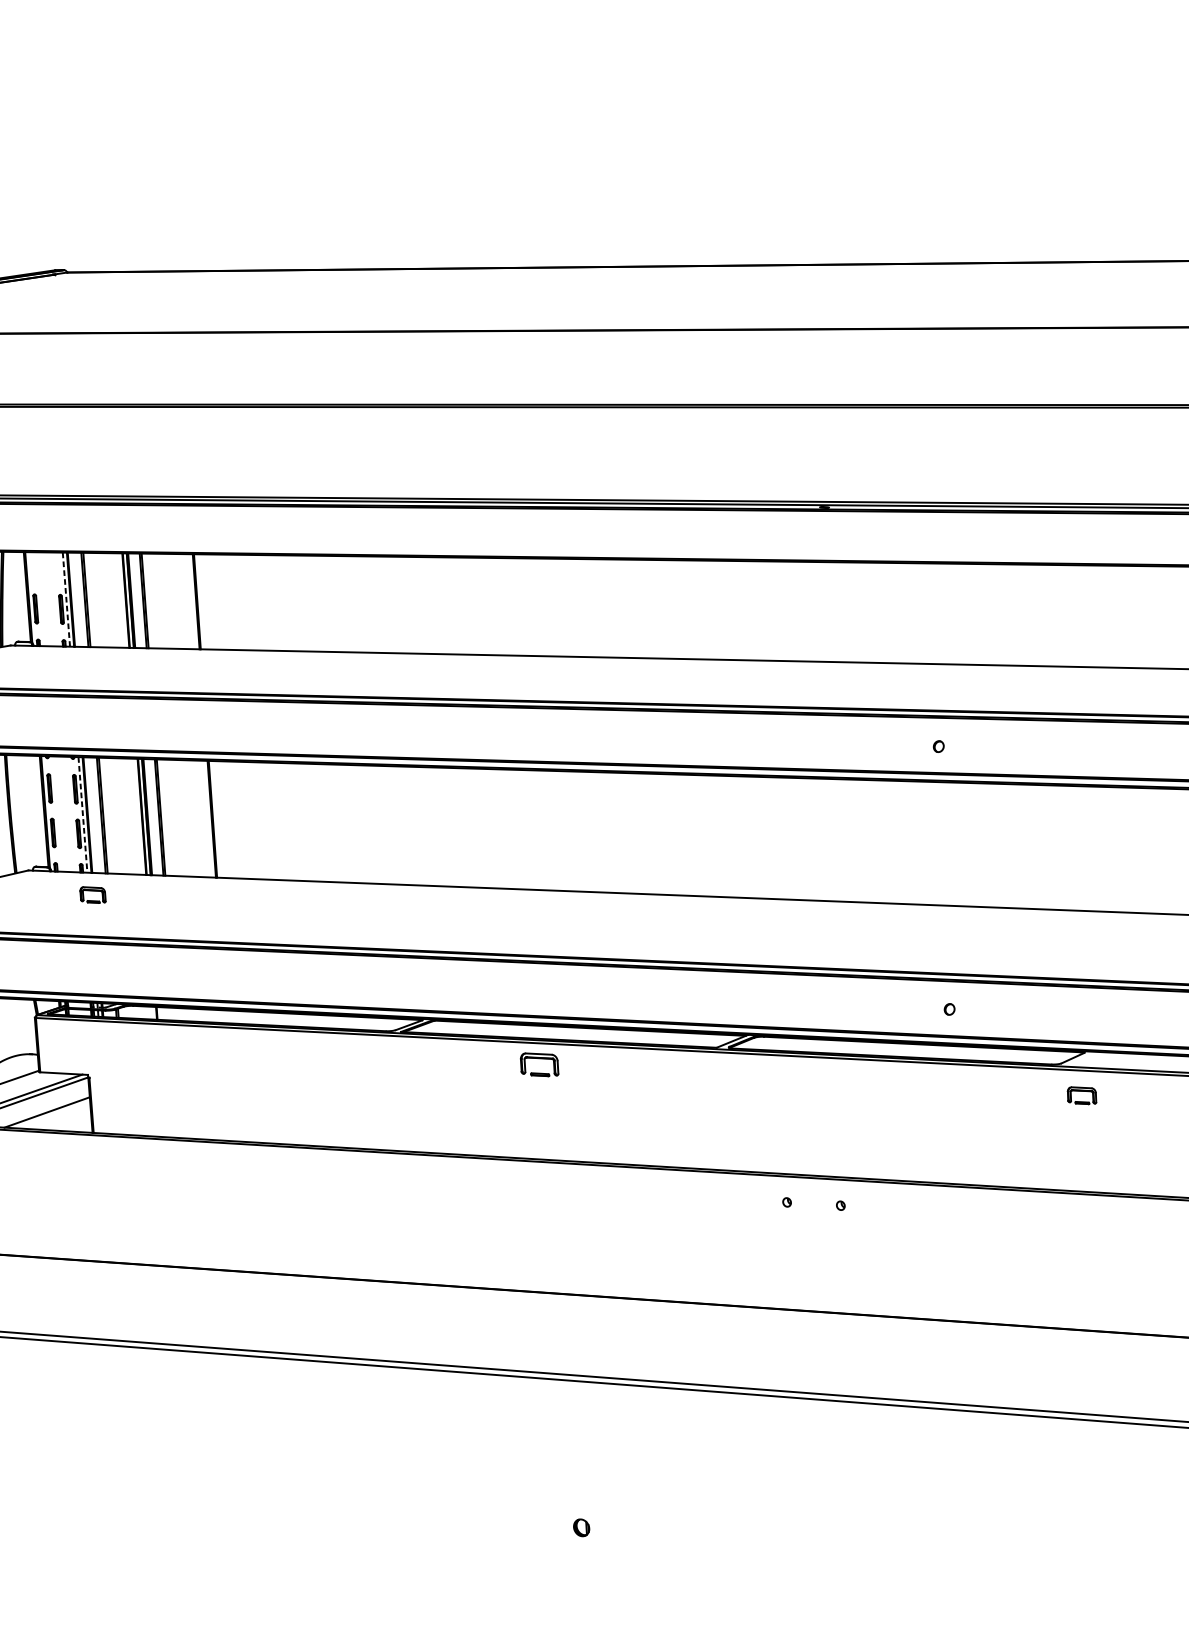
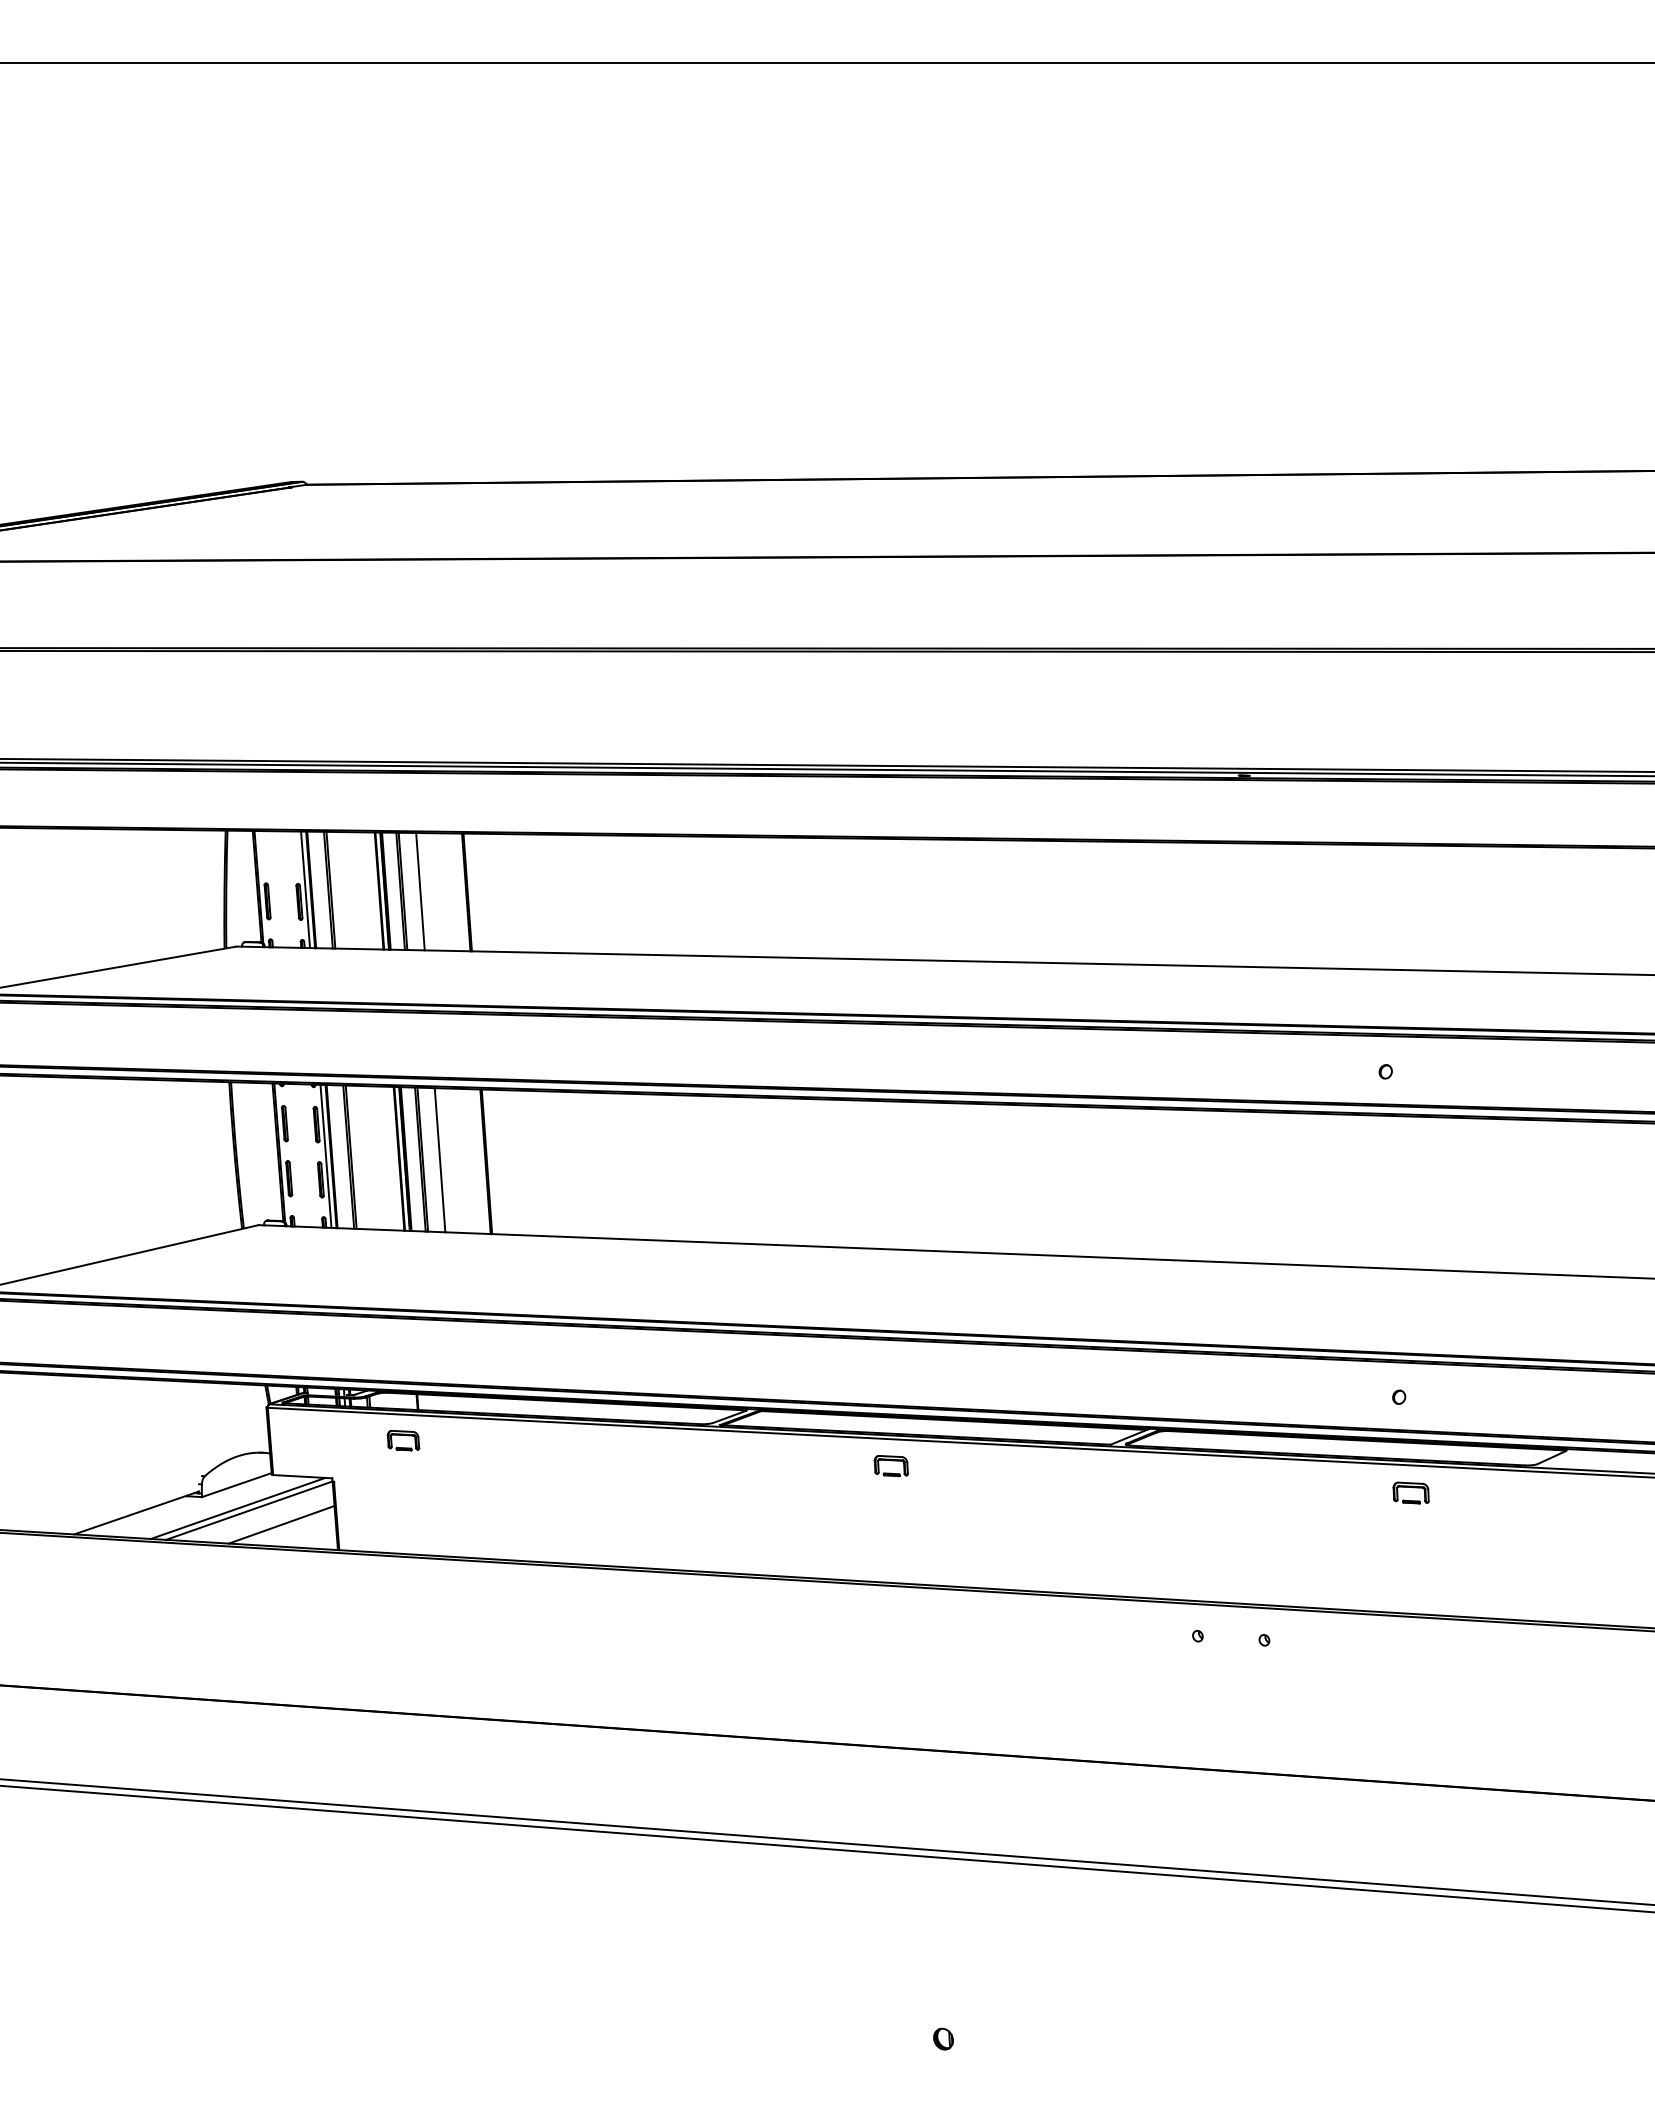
line: (66, 600) -> (305, 890), dashed -> solid
line: (159, 601) -> (420, 891), added
line: (83, 815) -> (326, 1156), dashed -> solid
line: (174, 818) -> (439, 1160), added
part: (93, 894) -> (403, 1440), moved
part: (538, 1065) -> (890, 1466), size x0.71
part: (1081, 1095) -> (1410, 1492), moved

